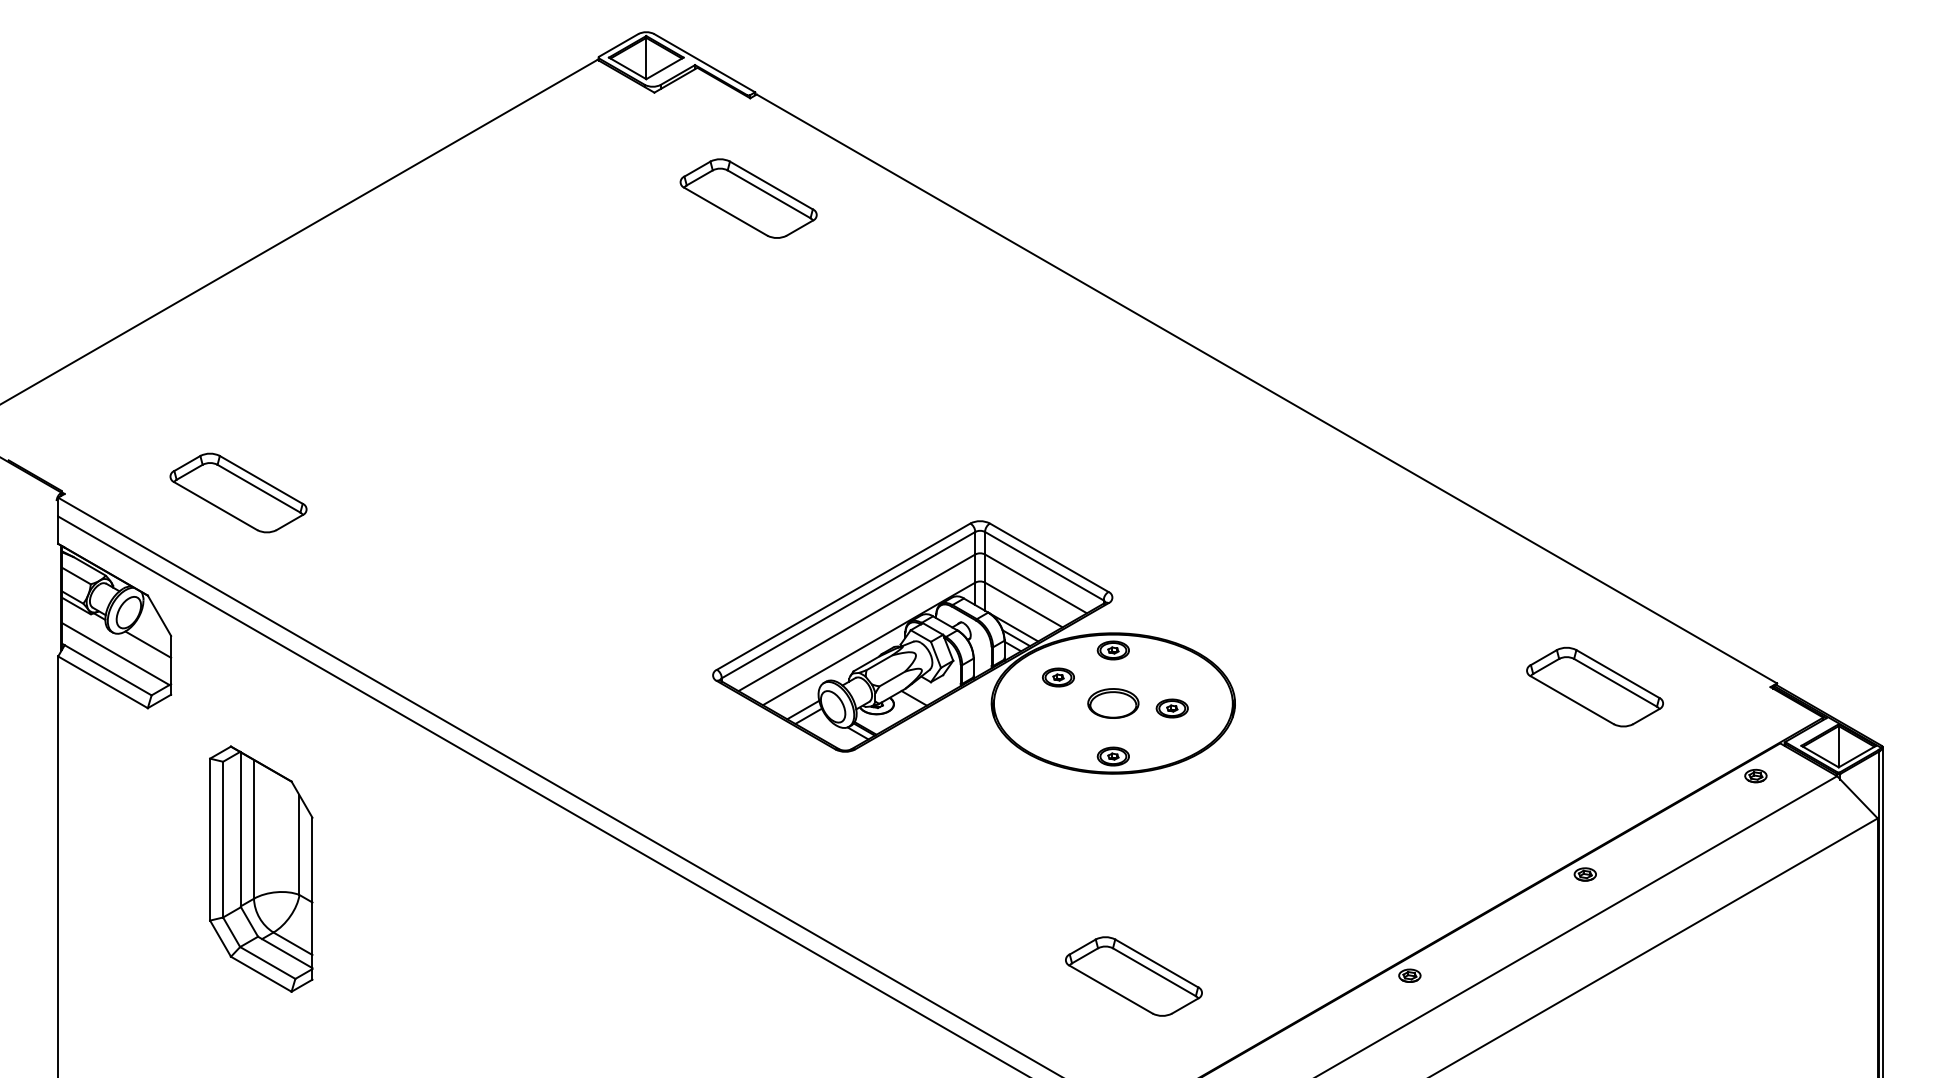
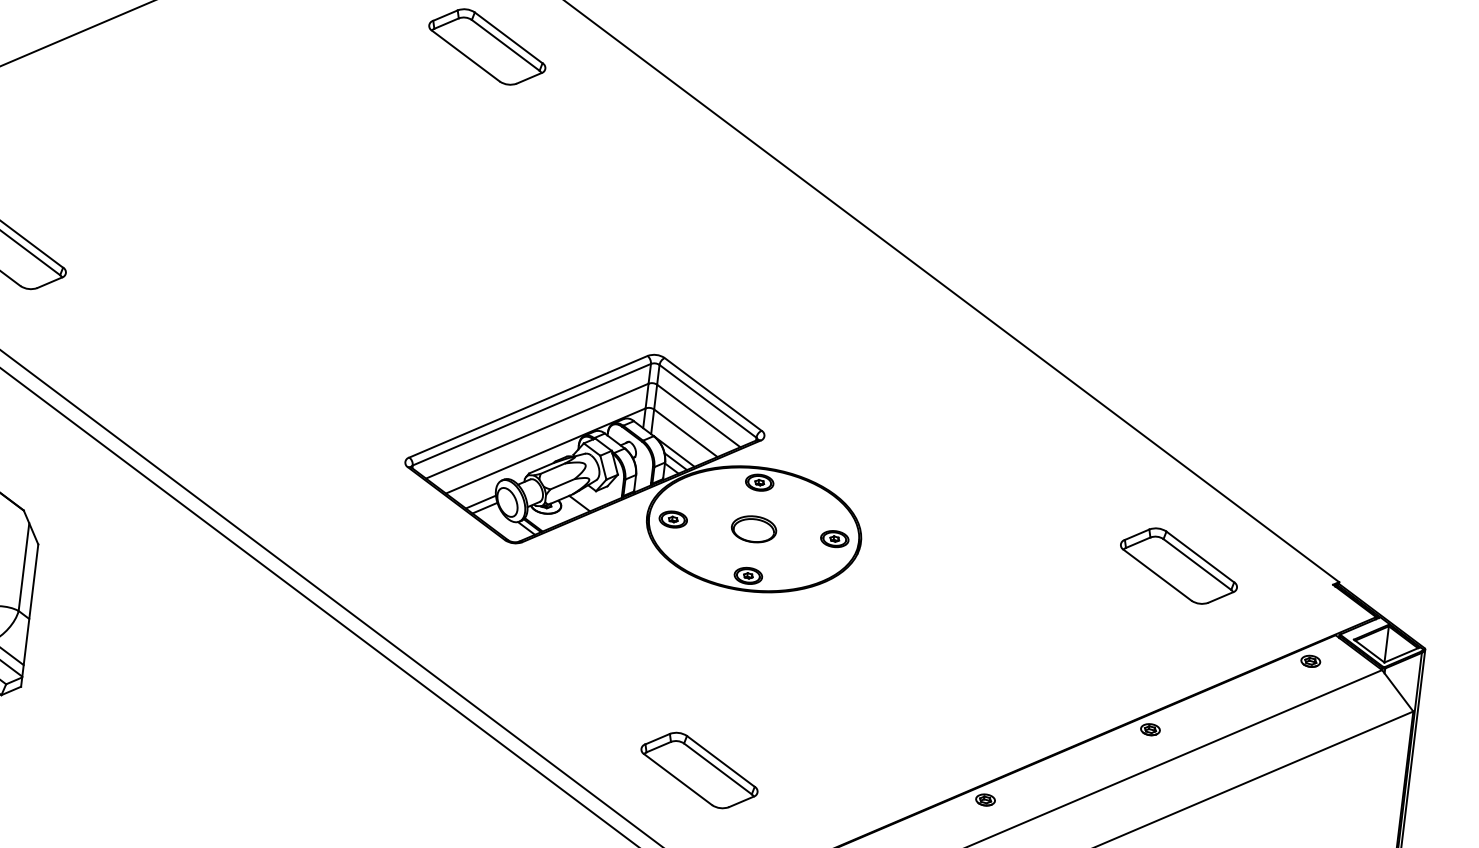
part: (1058, 677) -> (673, 519), moved
part: (1171, 708) -> (834, 538), moved
part: (1133, 976) -> (699, 770), moved

